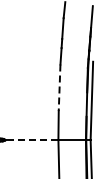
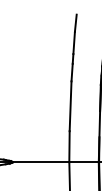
line: (59, 88) -> (70, 107), dashed -> solid
line: (31, 140) -> (40, 162), dashed -> solid

